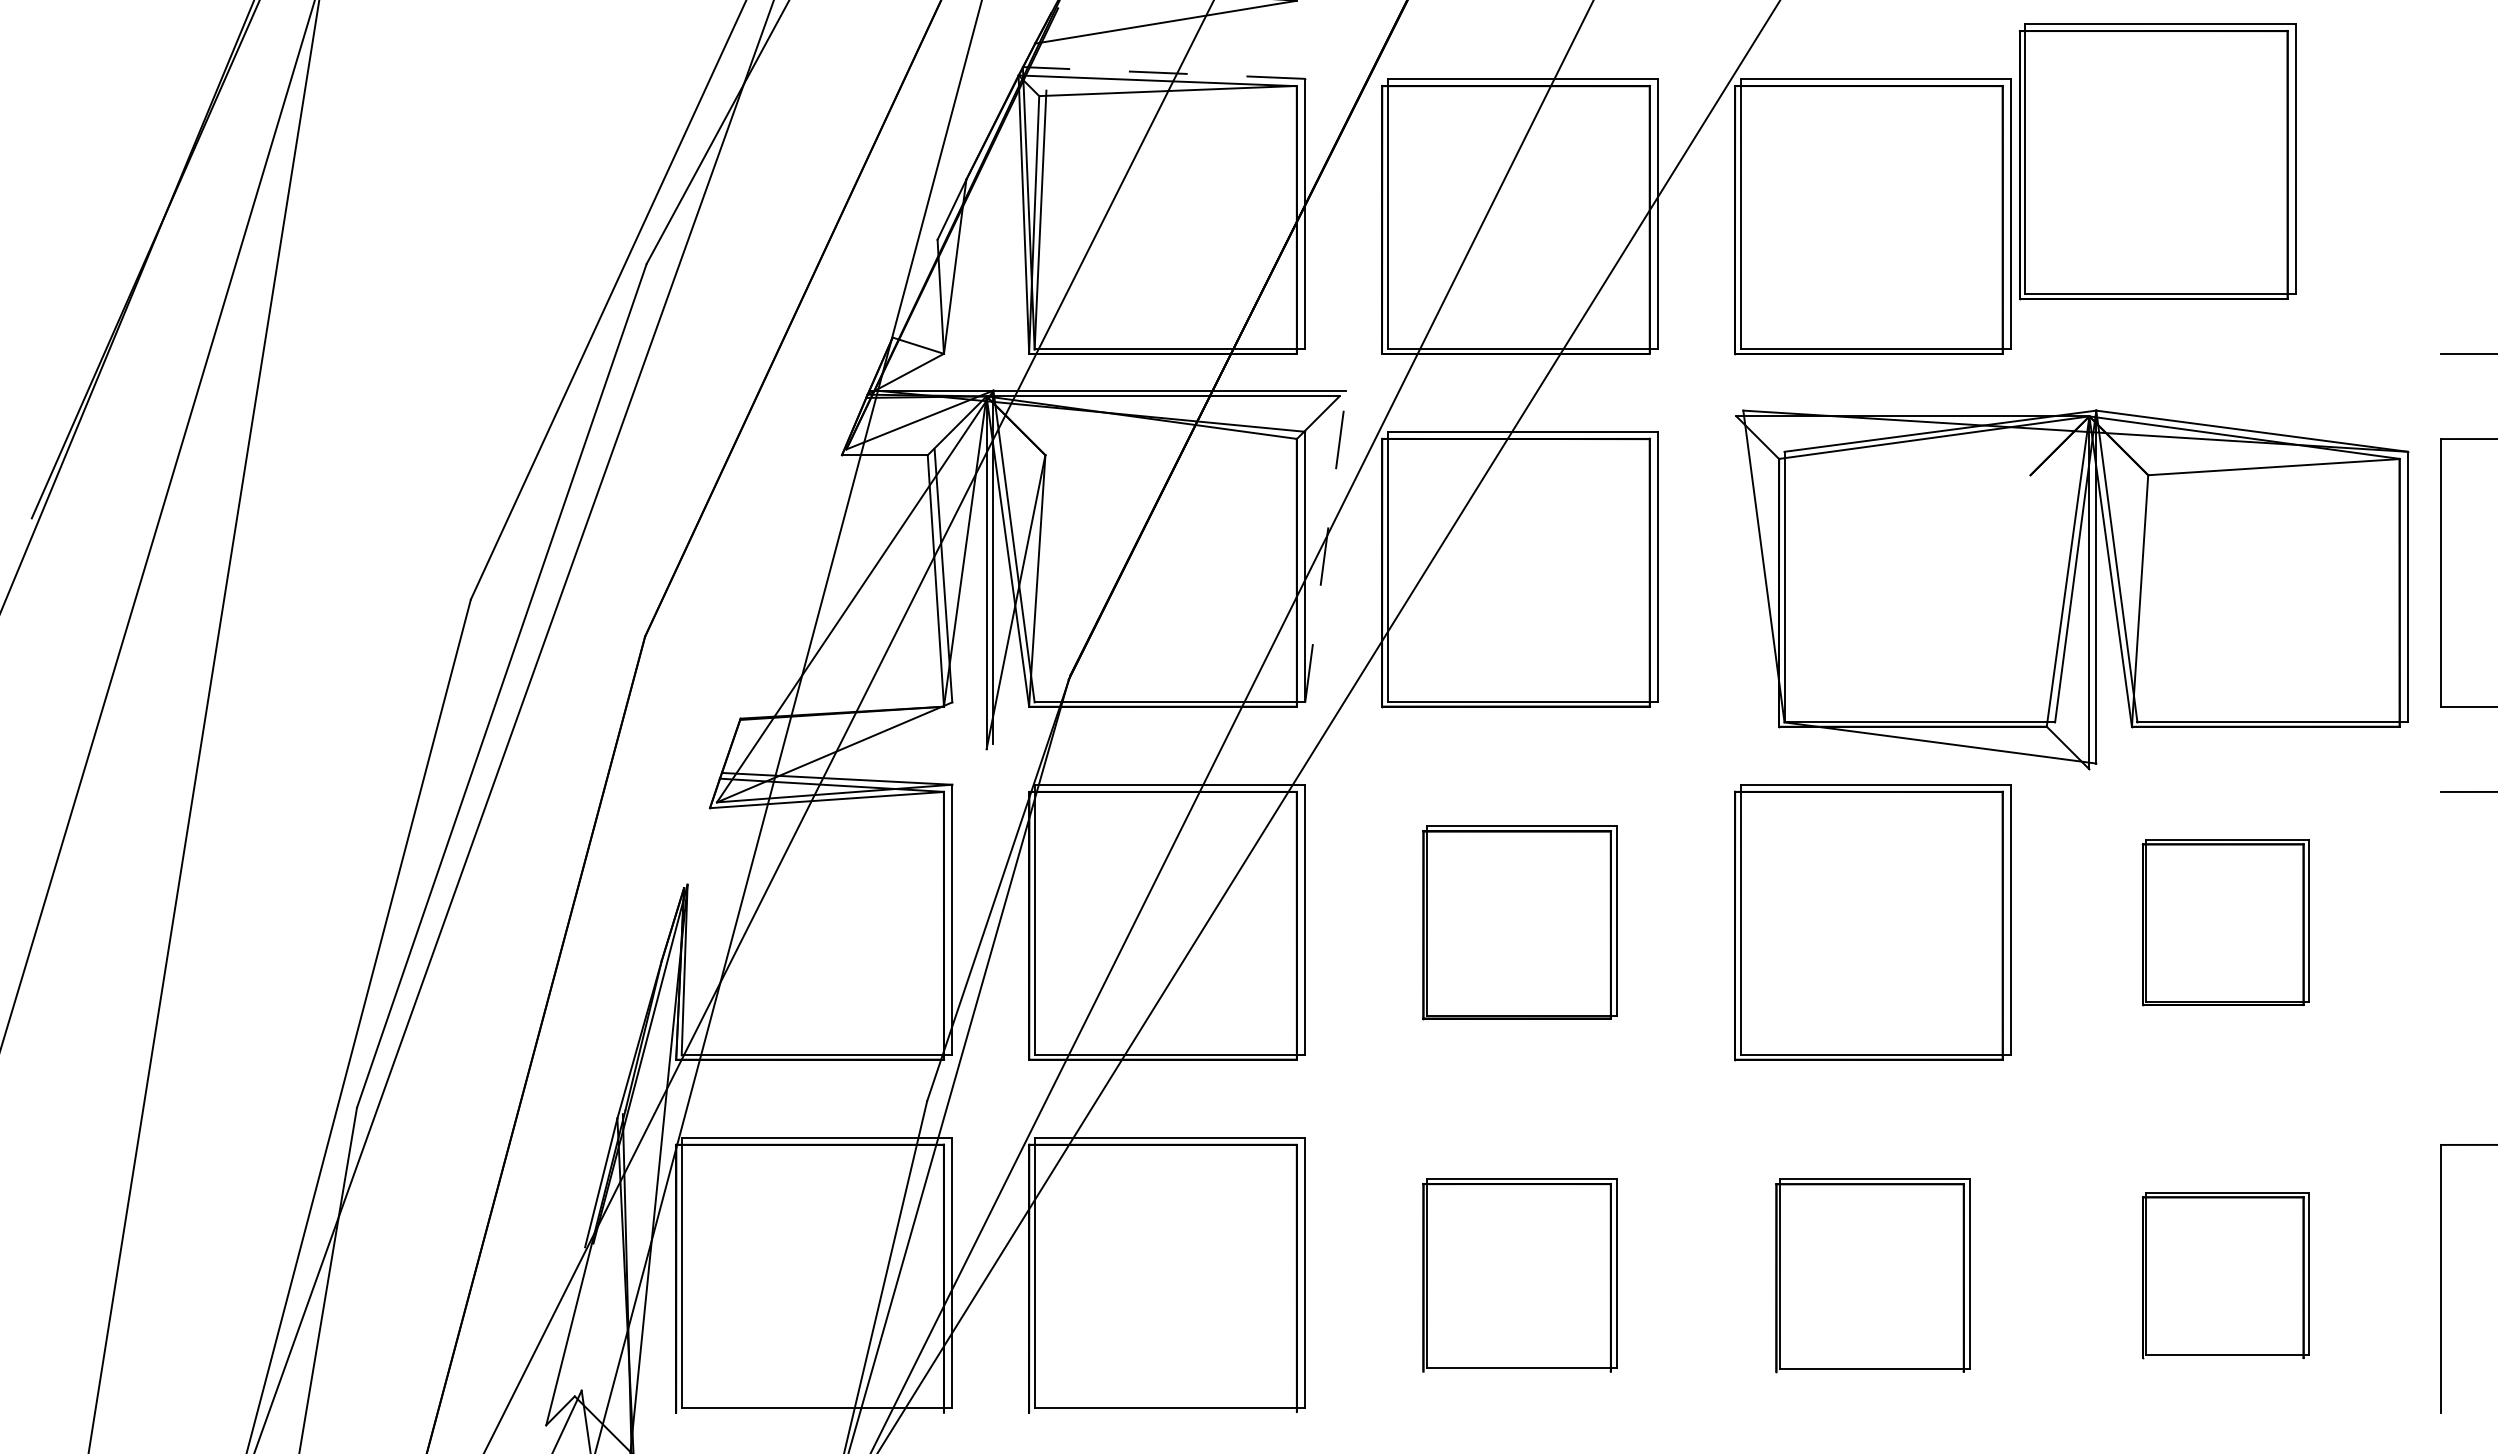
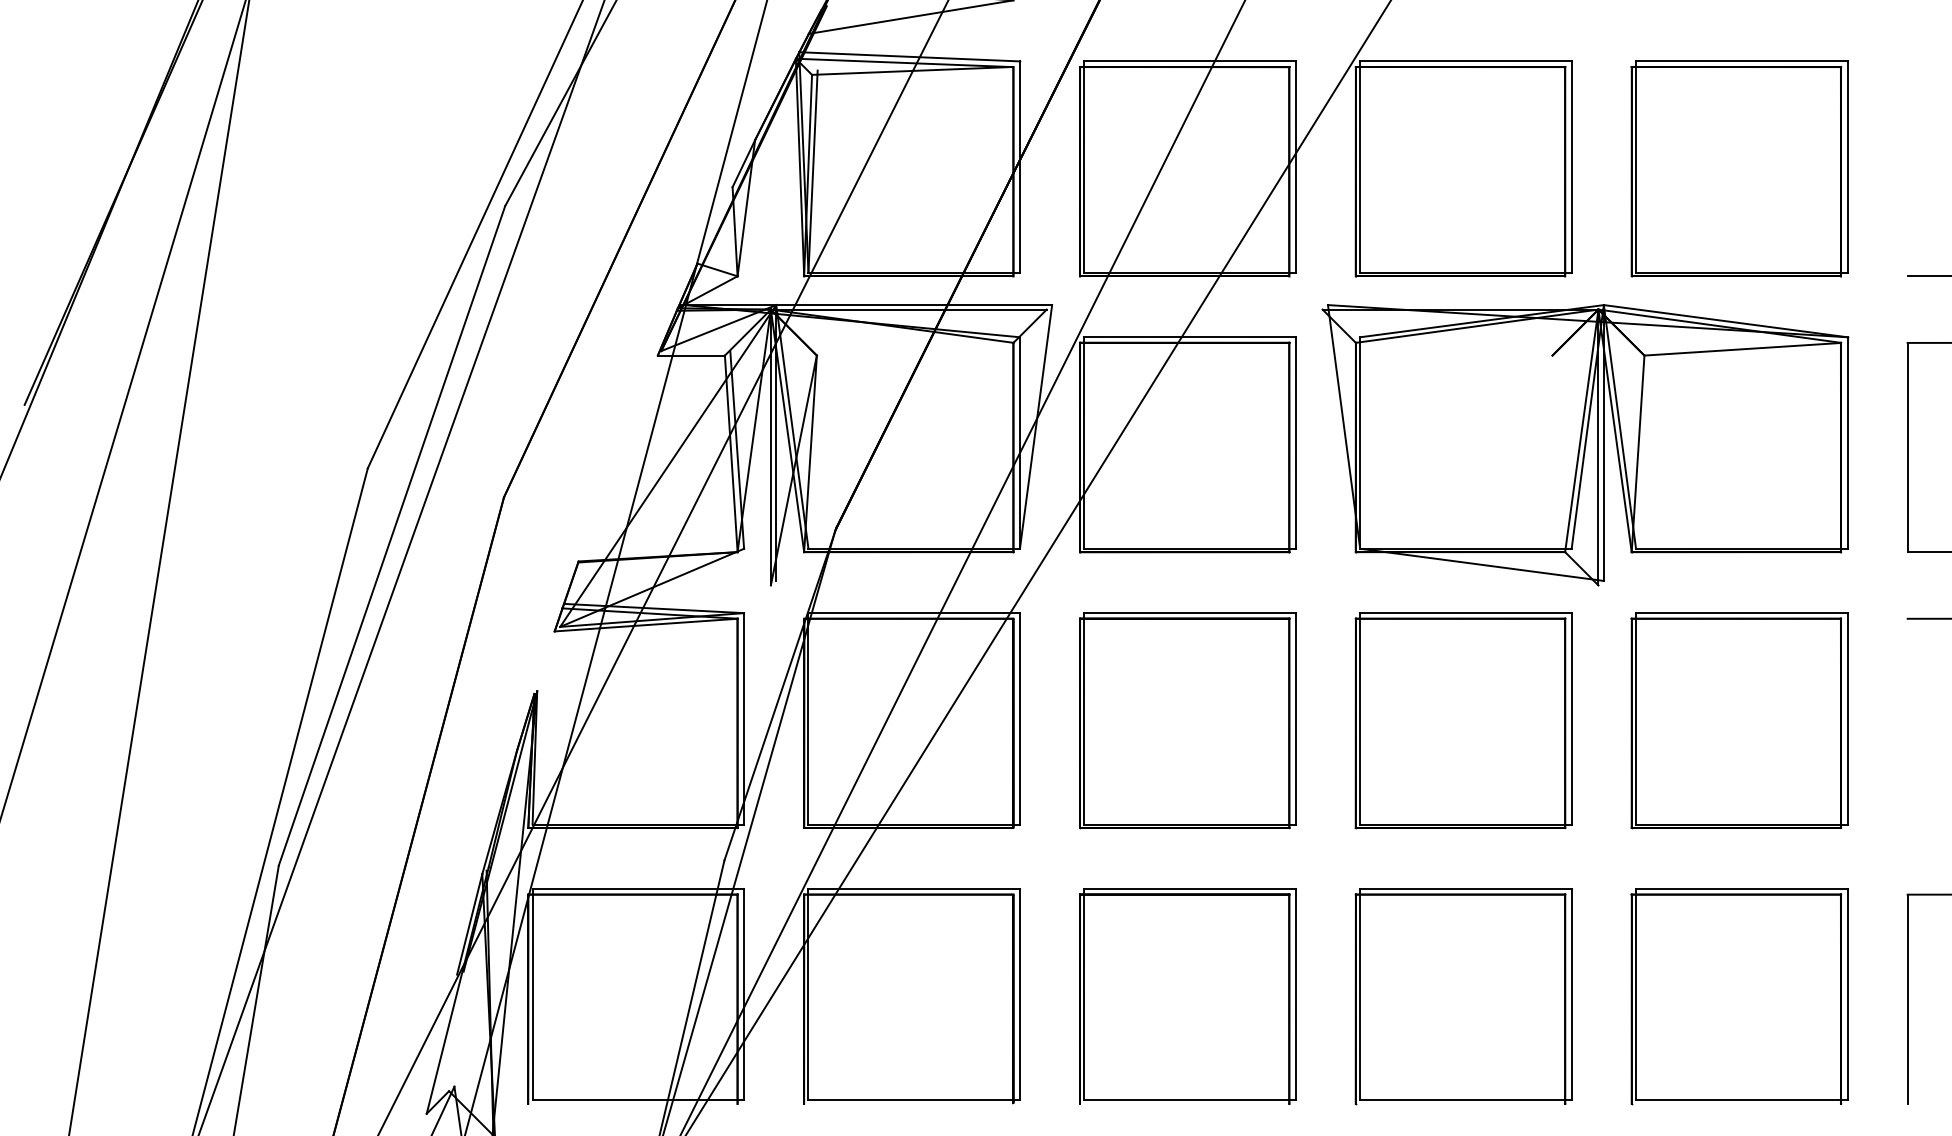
line: (1163, 72) -> (909, 56), dashed -> solid
part: (2157, 161) -> (1739, 168), moved
line: (1325, 546) -> (1035, 426), dashed -> solid
part: (2072, 589) -> (1585, 444), moved
part: (1519, 922) -> (1187, 720), size x1.43
part: (2225, 922) -> (1739, 720), size x1.67
part: (1519, 1275) -> (1187, 996), size x1.43
part: (1872, 1275) -> (1463, 996), size x1.43
part: (2225, 1275) -> (1739, 996), size x1.67

